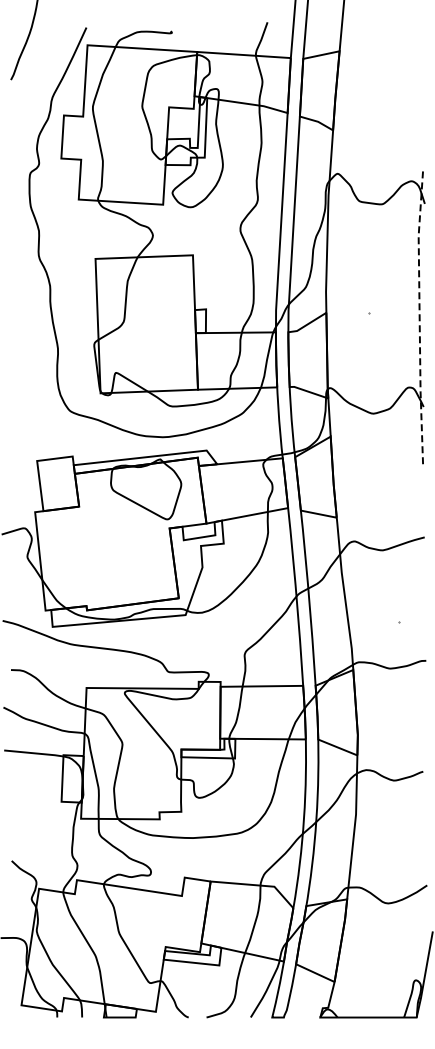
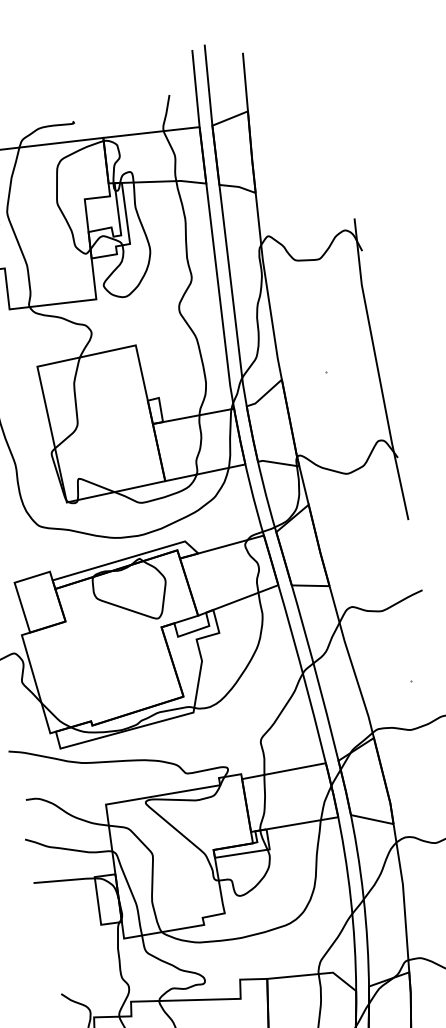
line: (419, 319) -> (377, 369), dashed -> solid

